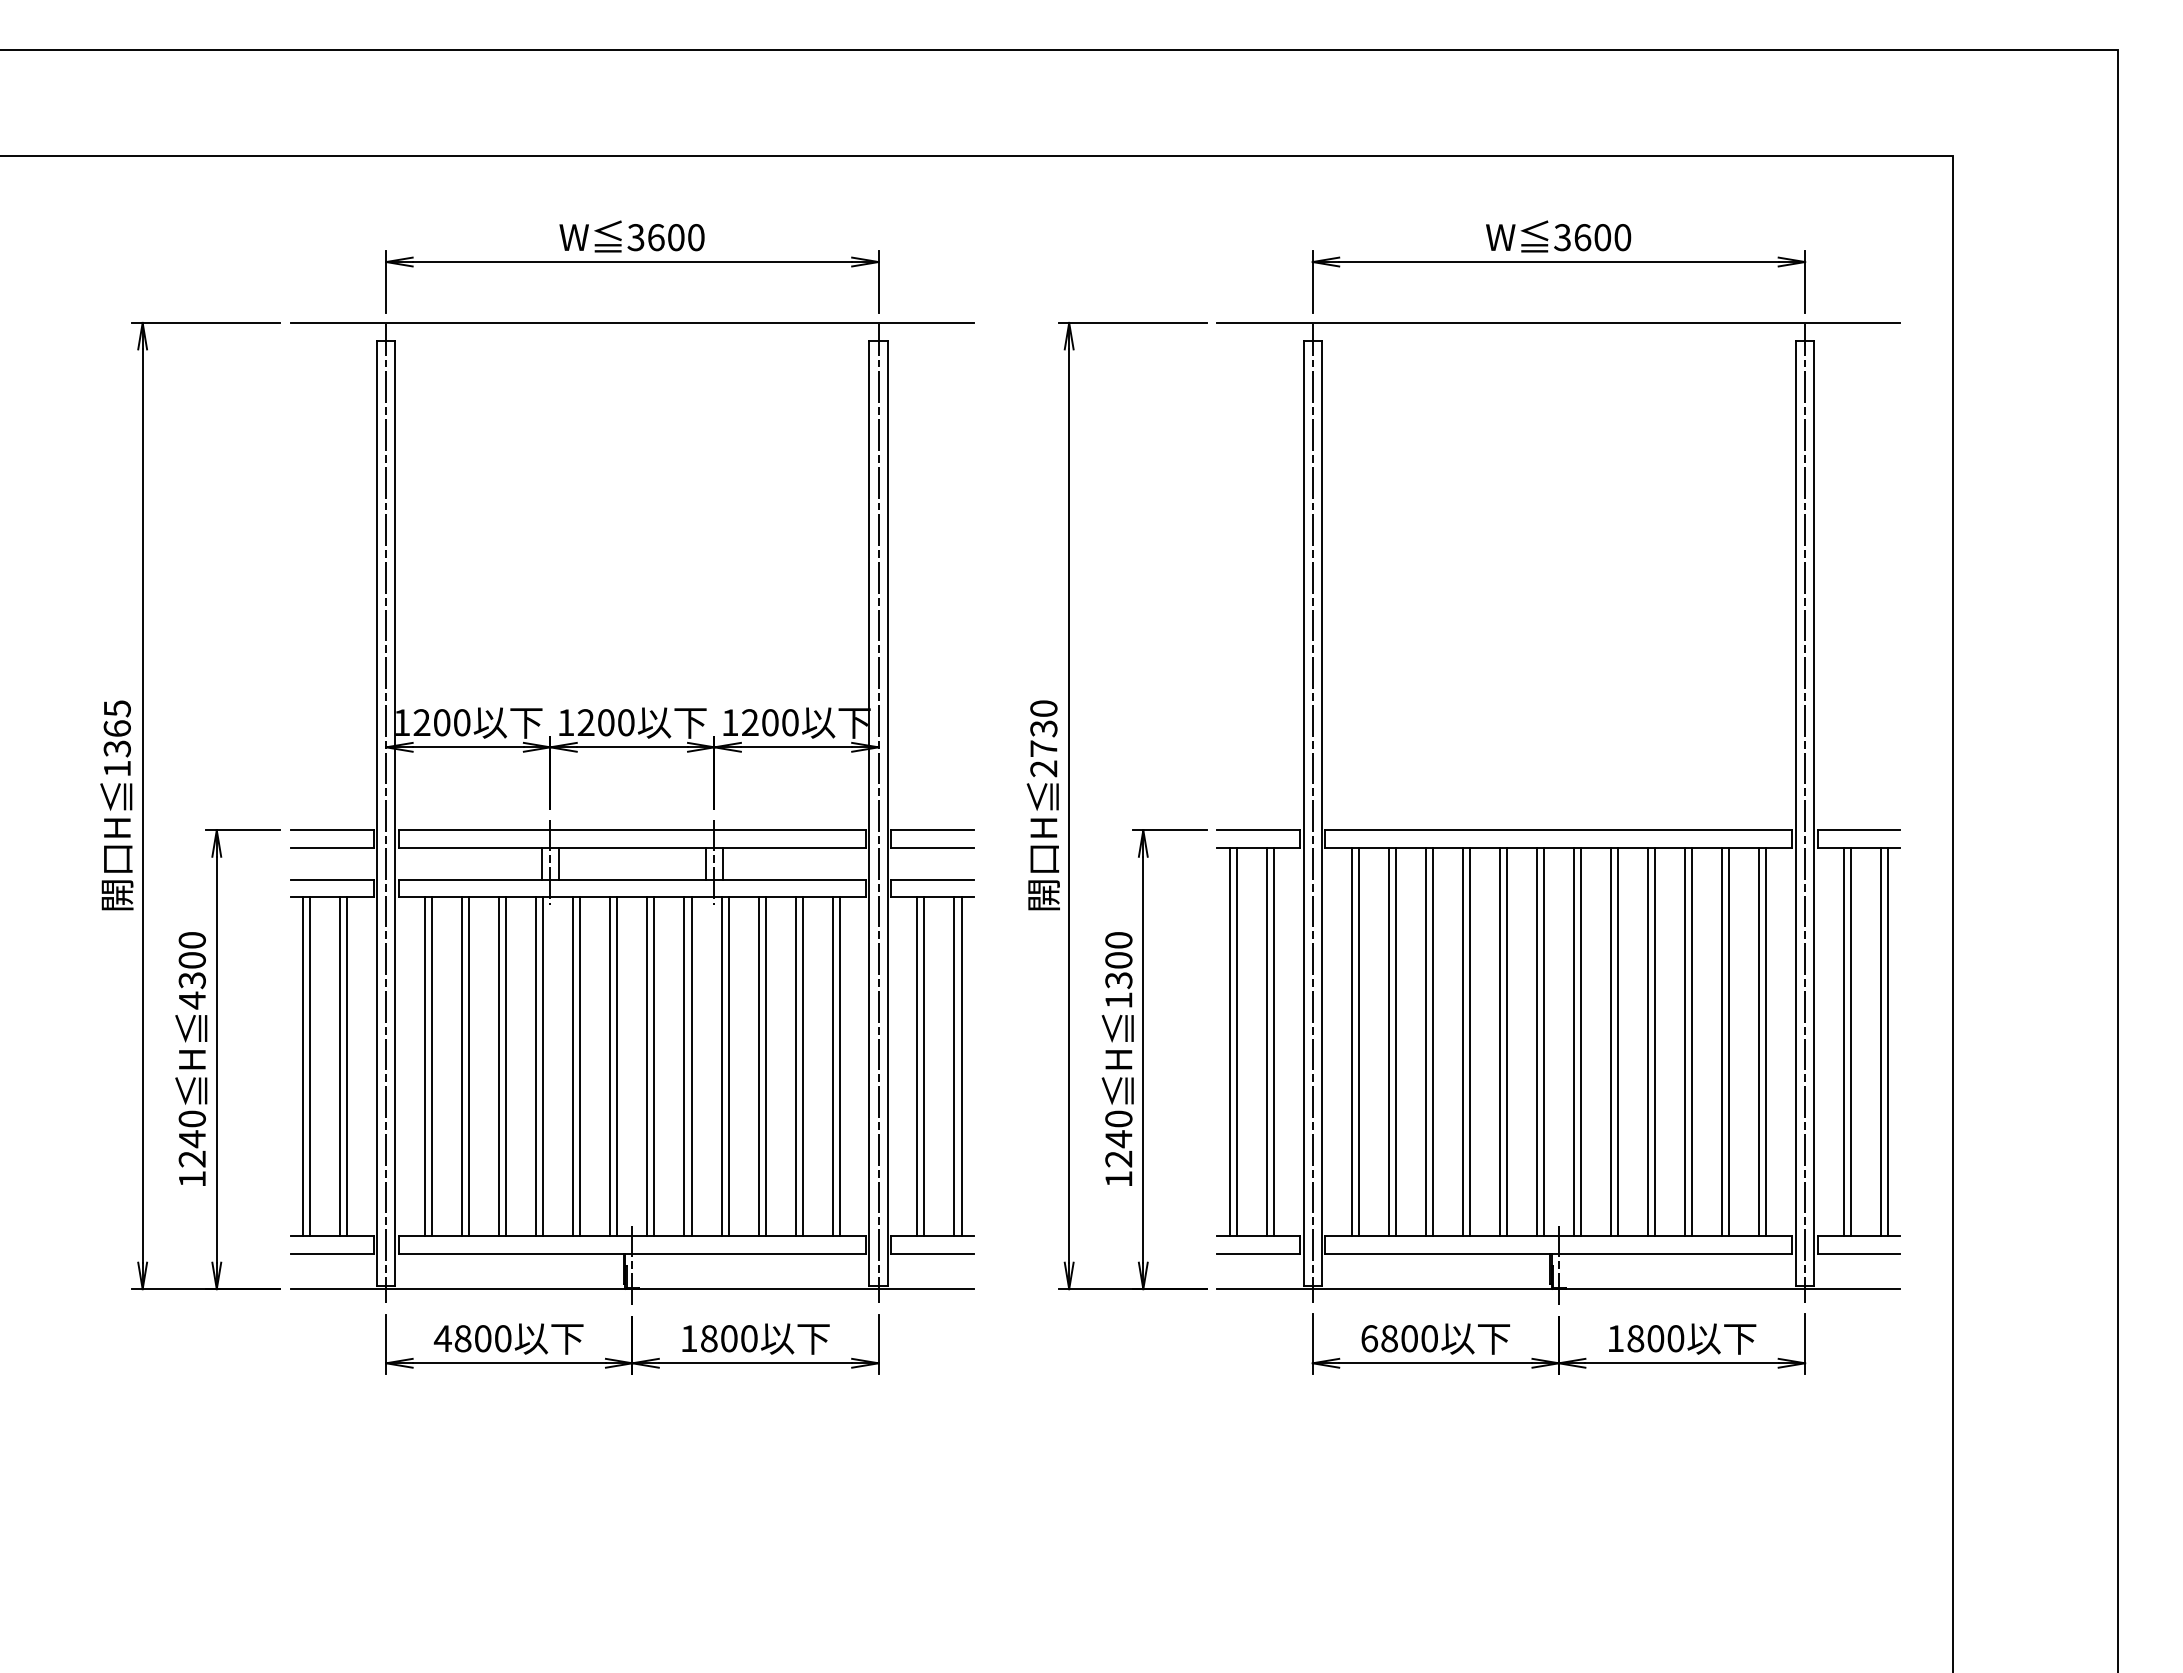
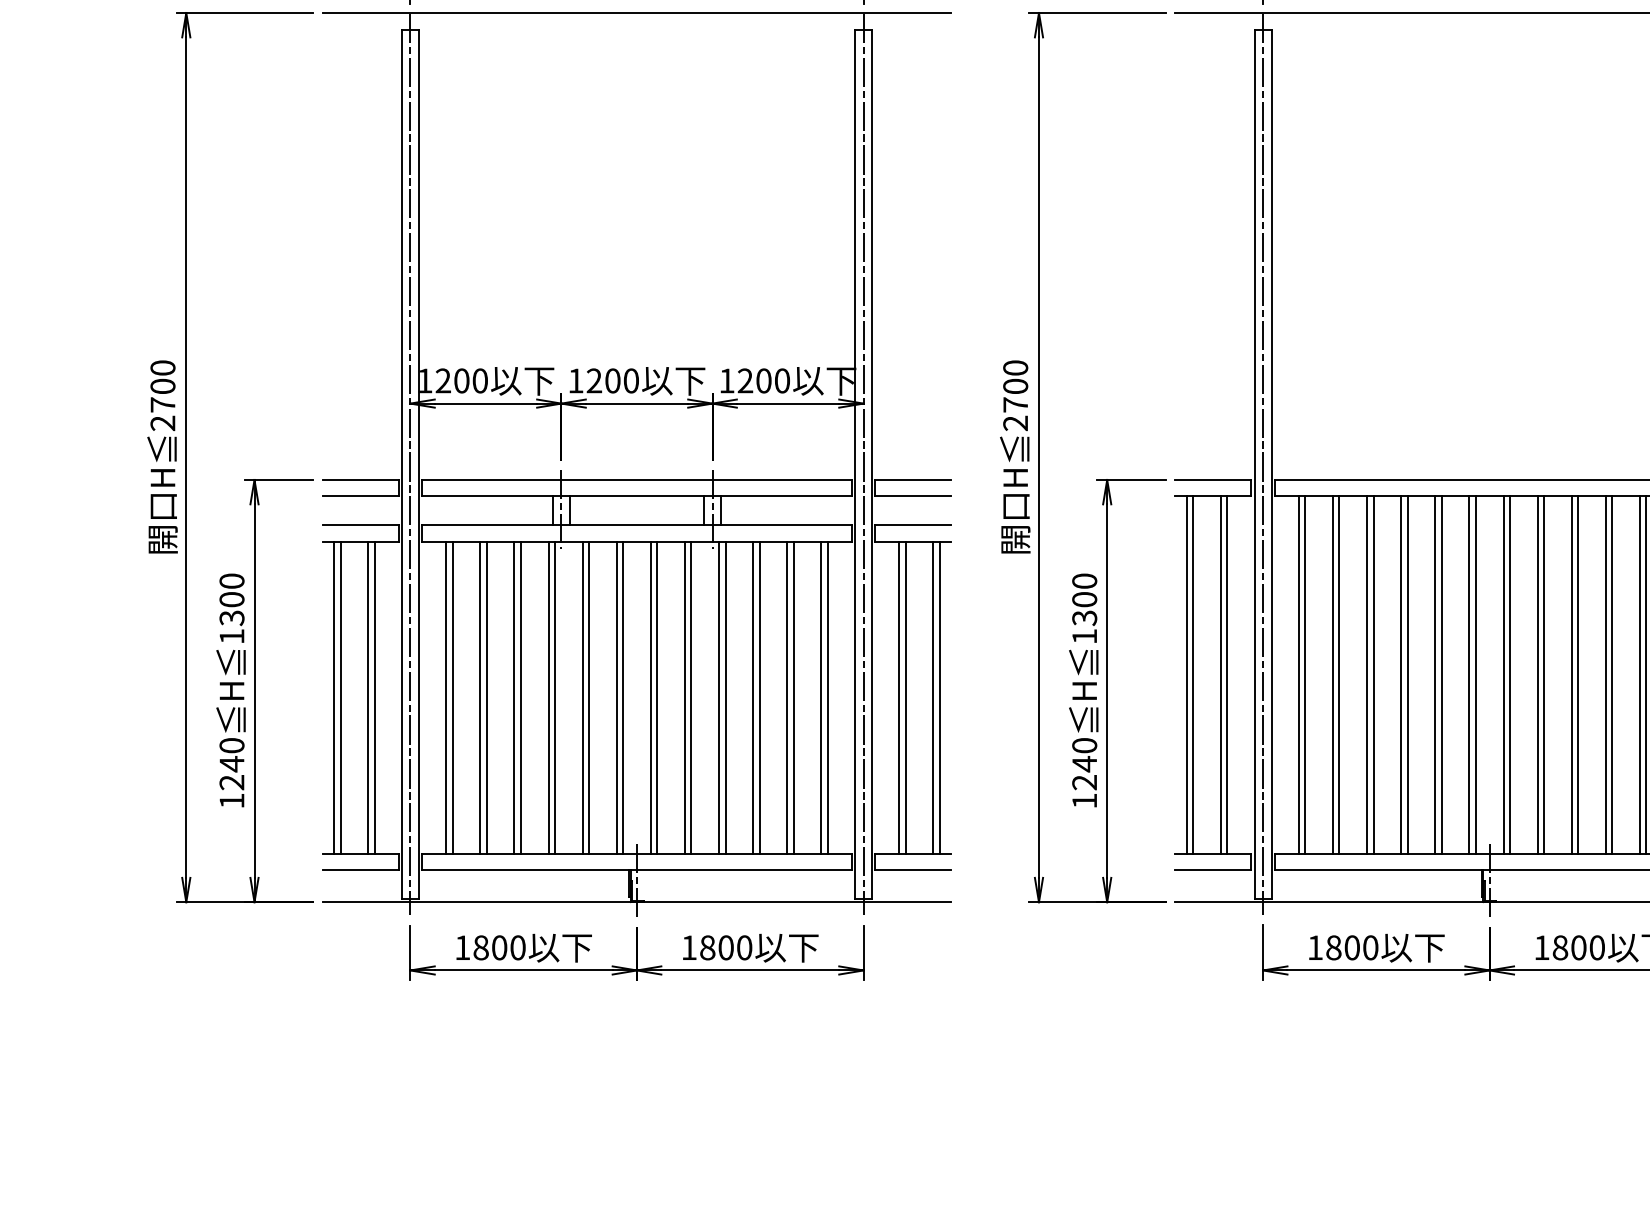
text: (1043, 728) -> (1015, 386), 2730 -> 2700
text: (116, 738) -> (162, 395), 1365 -> 2700
text: (192, 1000) -> (232, 636), 4300 -> 1300
text: (442, 1338) -> (462, 947), 4800 -> 1800
text: (1369, 1338) -> (1315, 947), 6800 -> 1800

